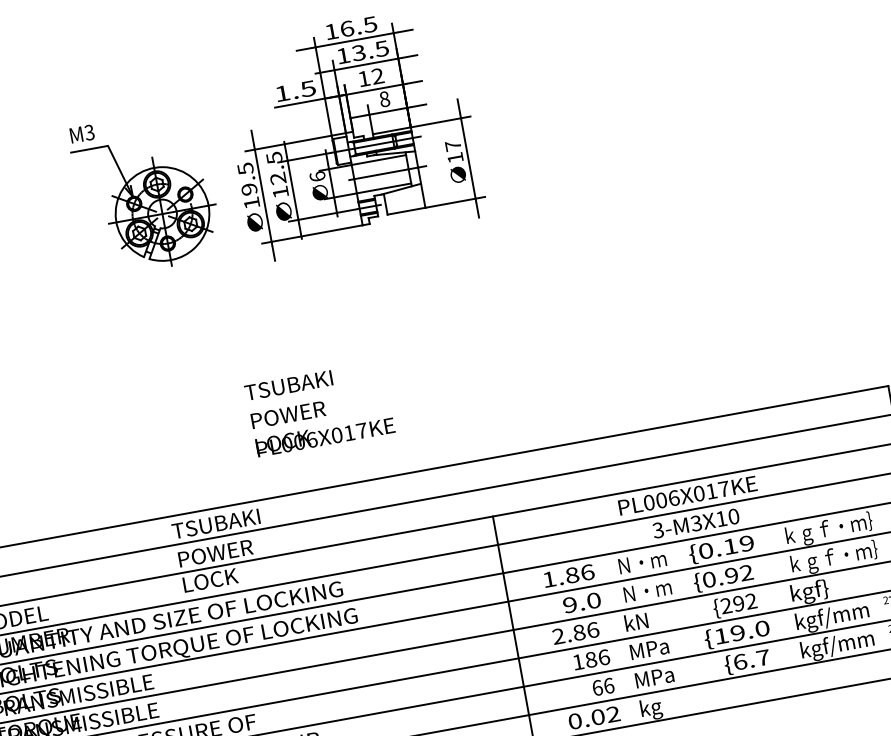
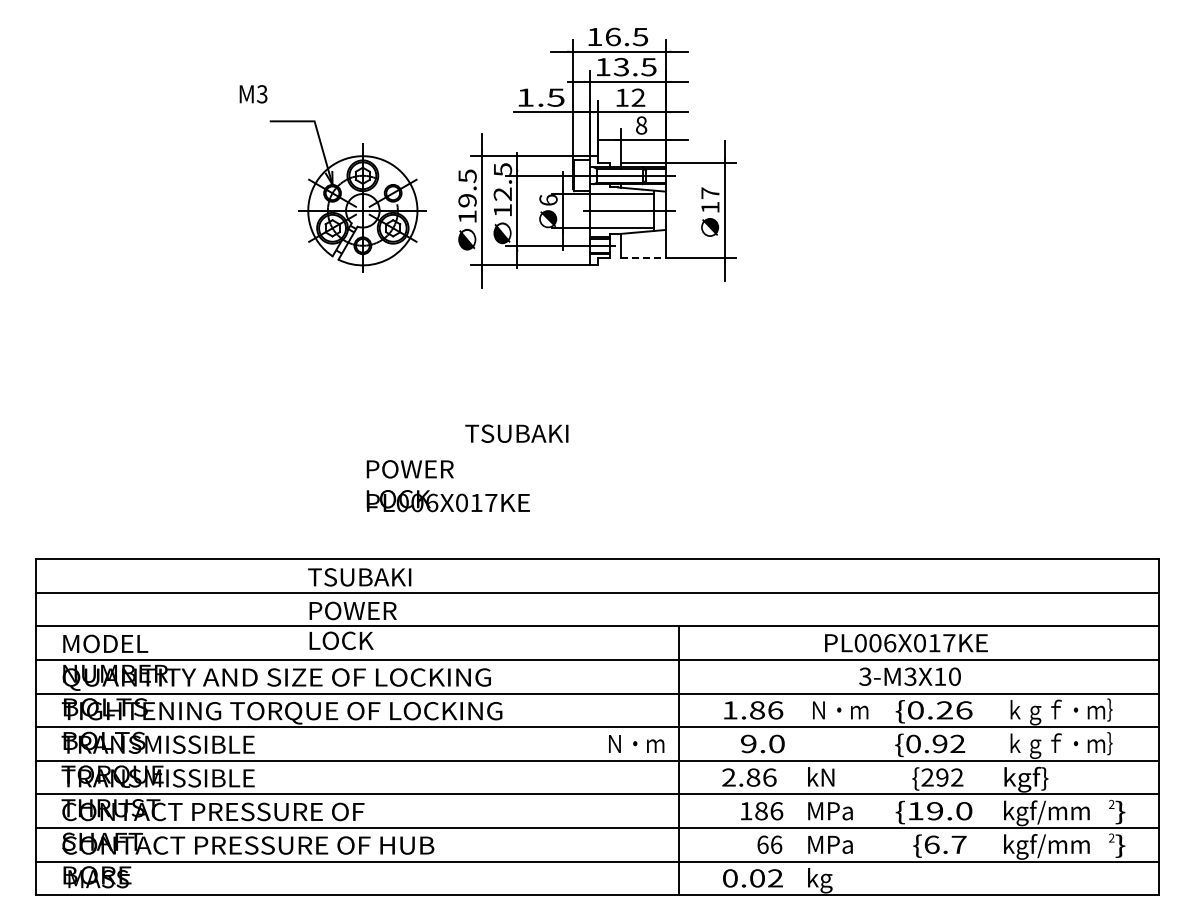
text: (82, 134) -> (253, 94), moved
line: (406, 211) -> (643, 258), solid -> dashed
text: (288, 385) -> (516, 433), moved
text: (322, 423) -> (447, 486), moved
text: (738, 545) -> (954, 710), 0.19 -> 0.26
text: (647, 590) -> (636, 743), moved

